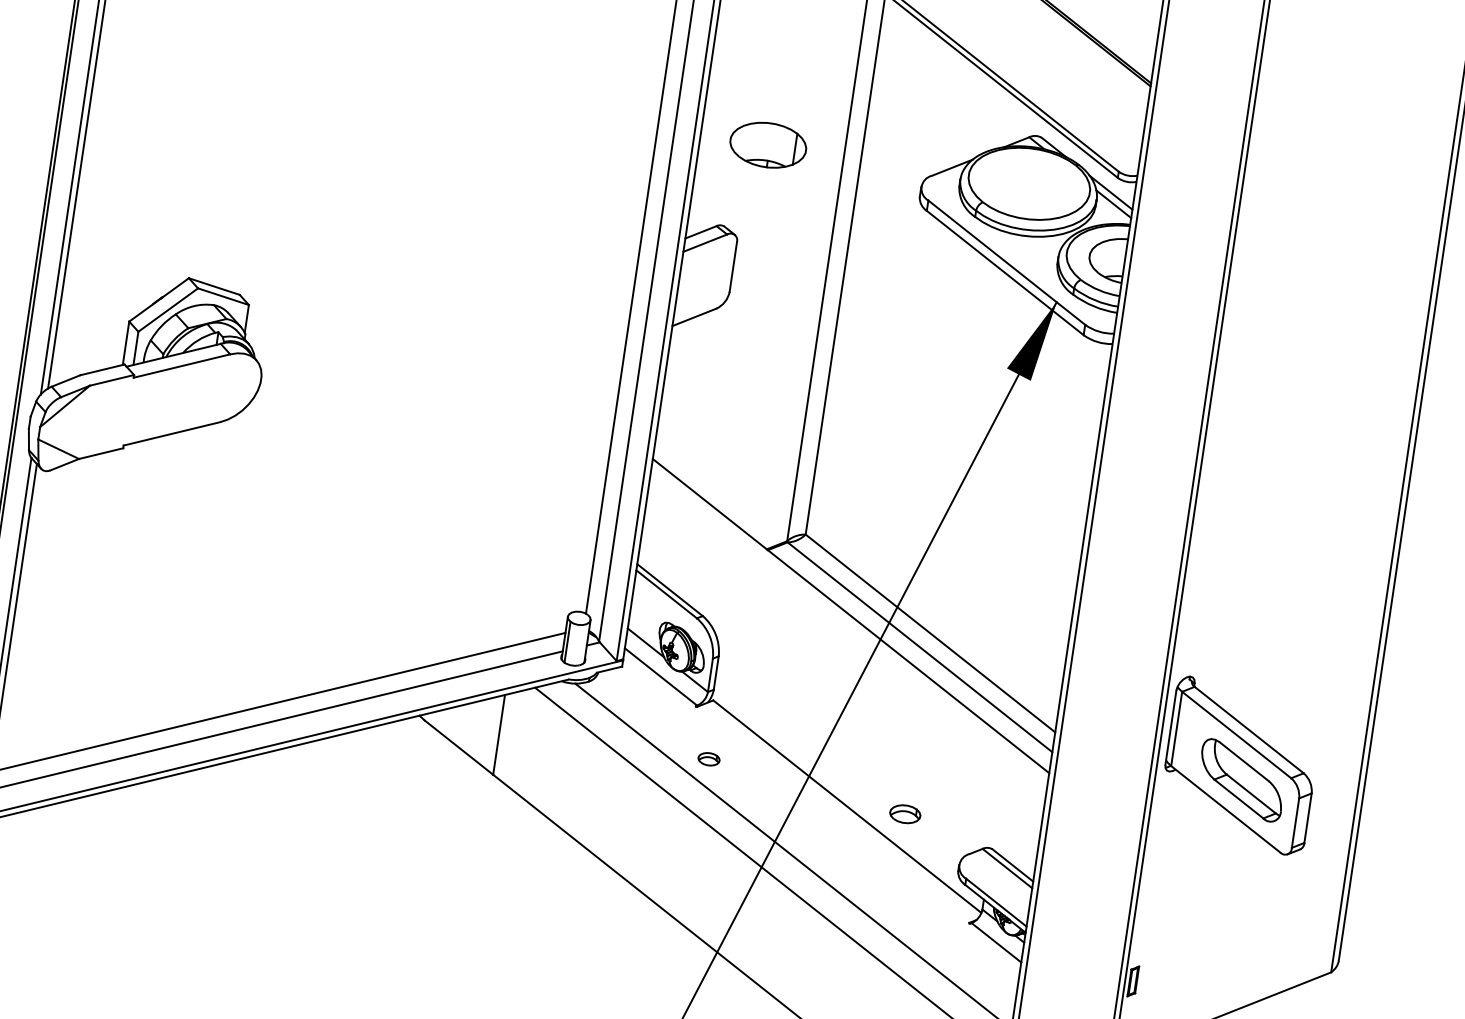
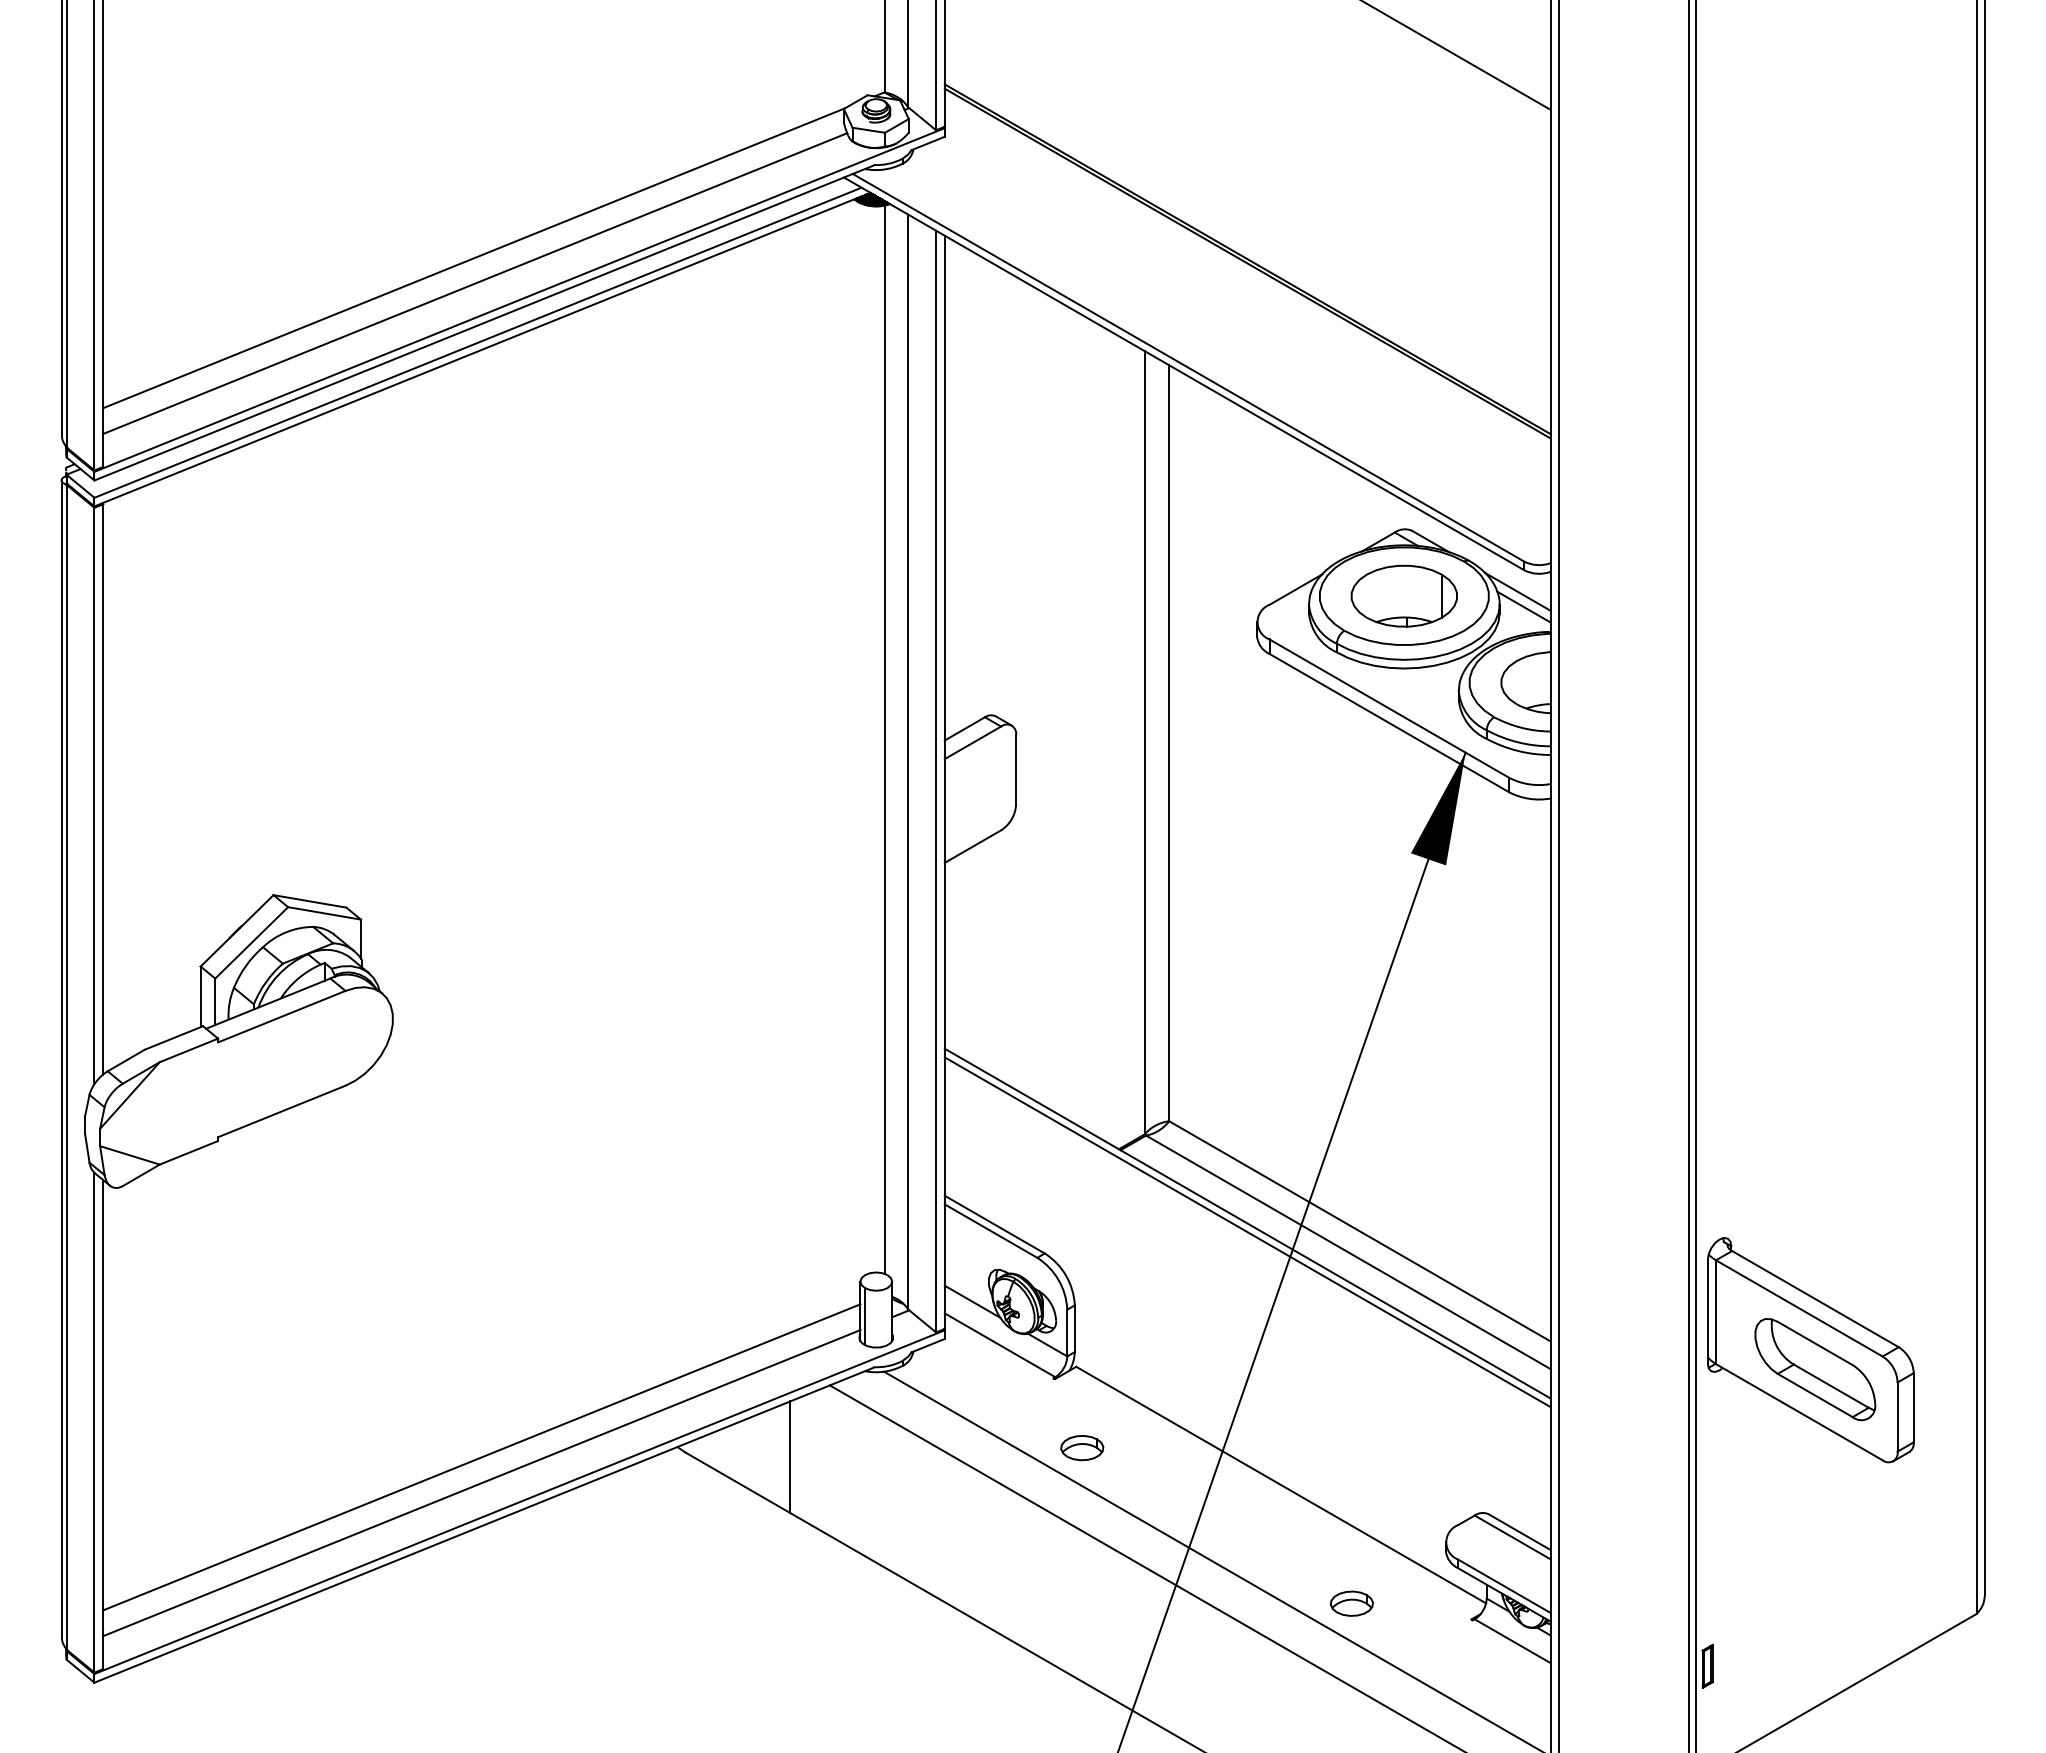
part: (767, 144) -> (1403, 595), moved
line: (849, 622) -> (1247, 1232), added
part: (709, 759) -> (1082, 1448), size x1.43
part: (905, 814) -> (1351, 1603), moved

